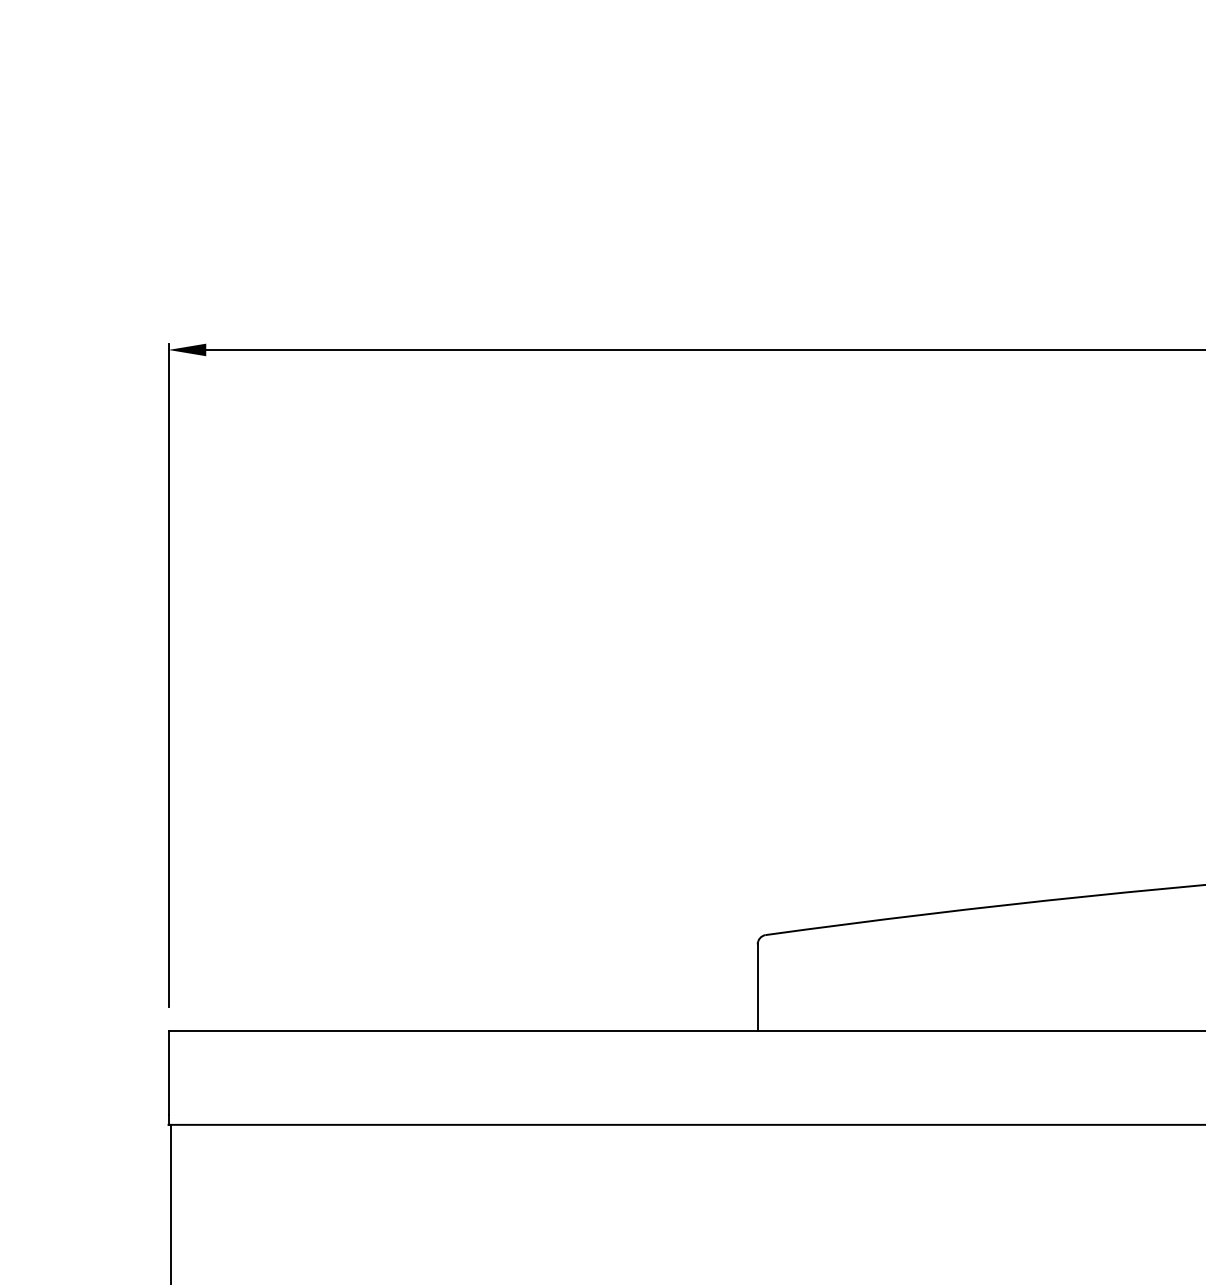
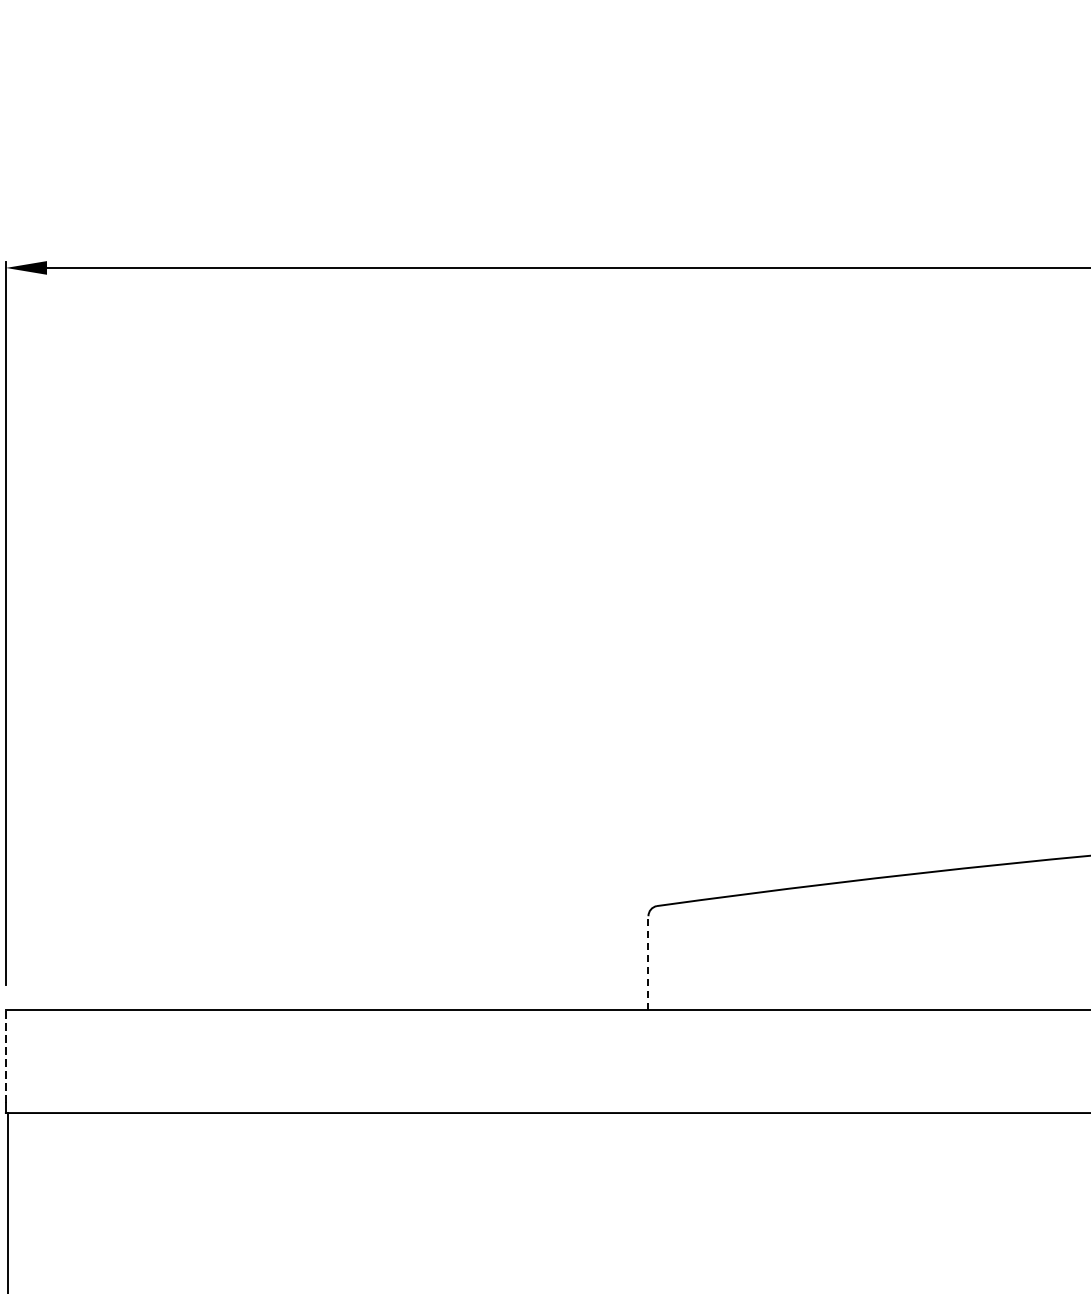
line: (757, 986) -> (648, 962), solid -> dashed
line: (168, 1072) -> (5, 1055), solid -> dashed

